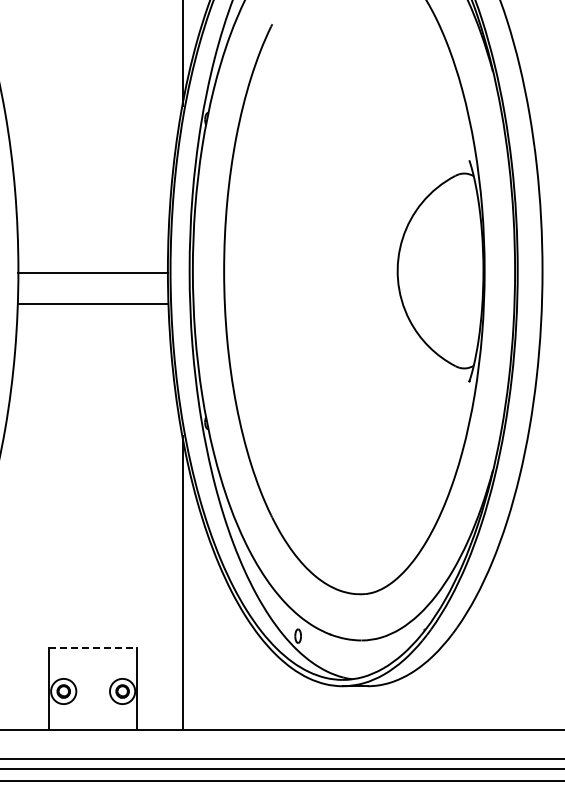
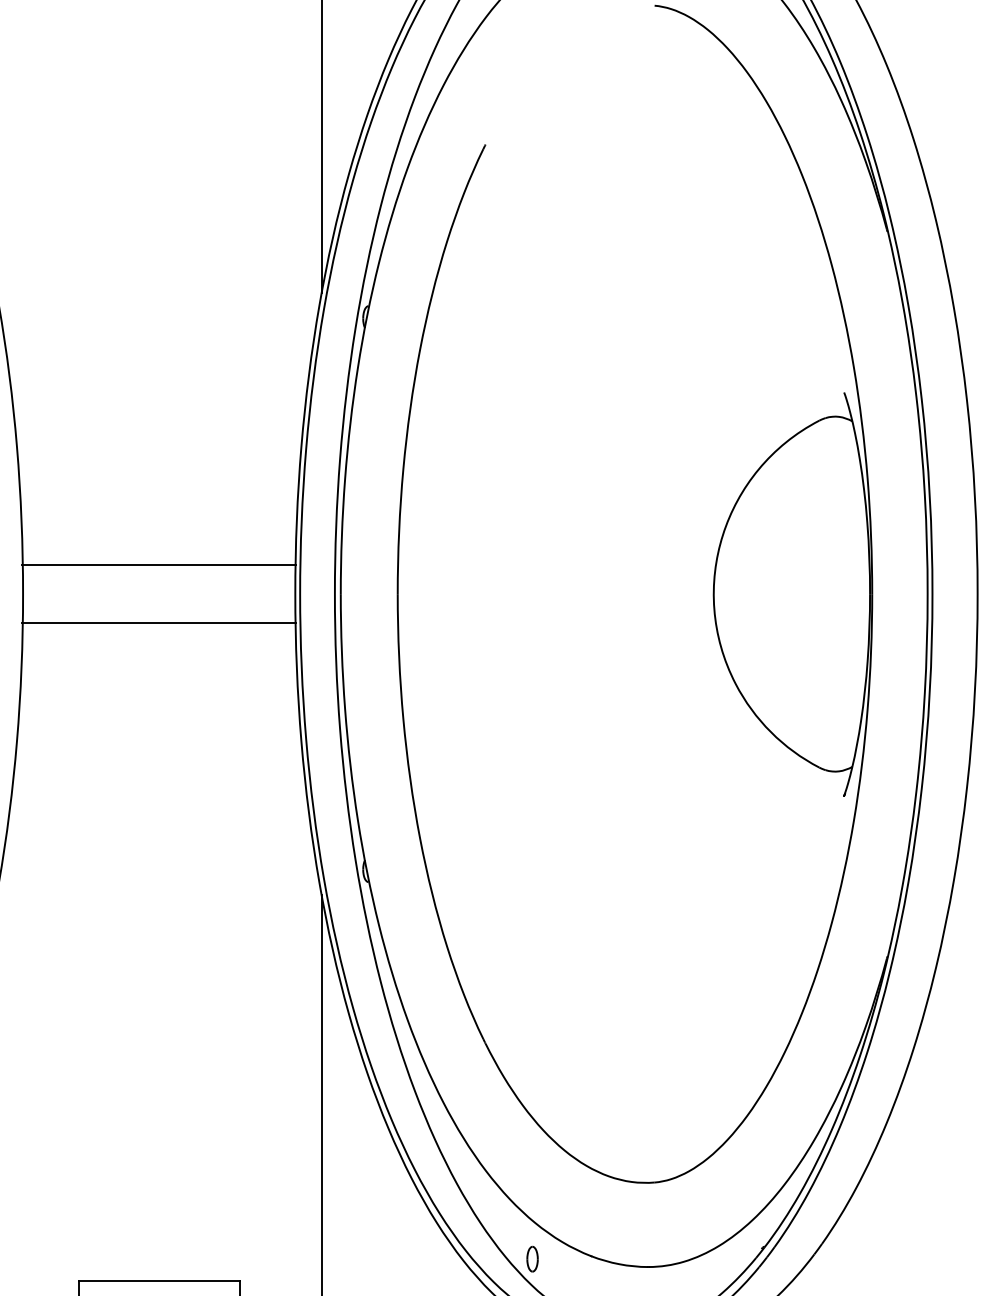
line: (93, 273) -> (159, 565), moved
line: (93, 303) -> (159, 622), moved
line: (93, 648) -> (159, 1281), dashed -> solid

